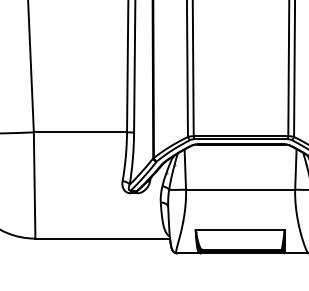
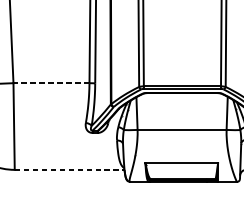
line: (80, 132) -> (51, 83), solid -> dashed
line: (103, 238) -> (70, 169), solid -> dashed

